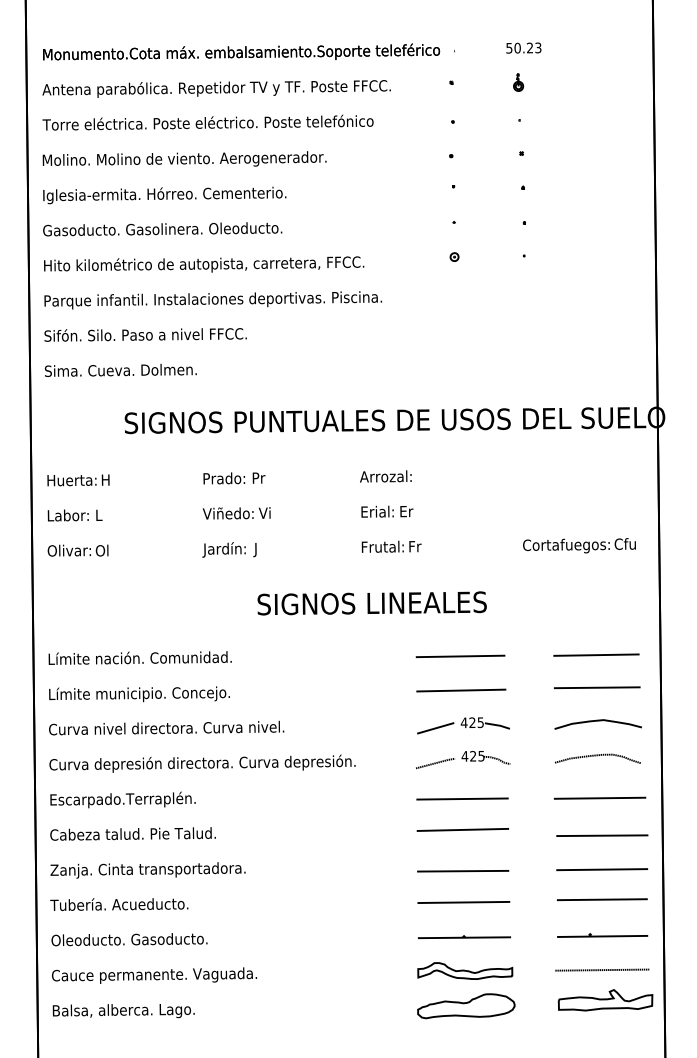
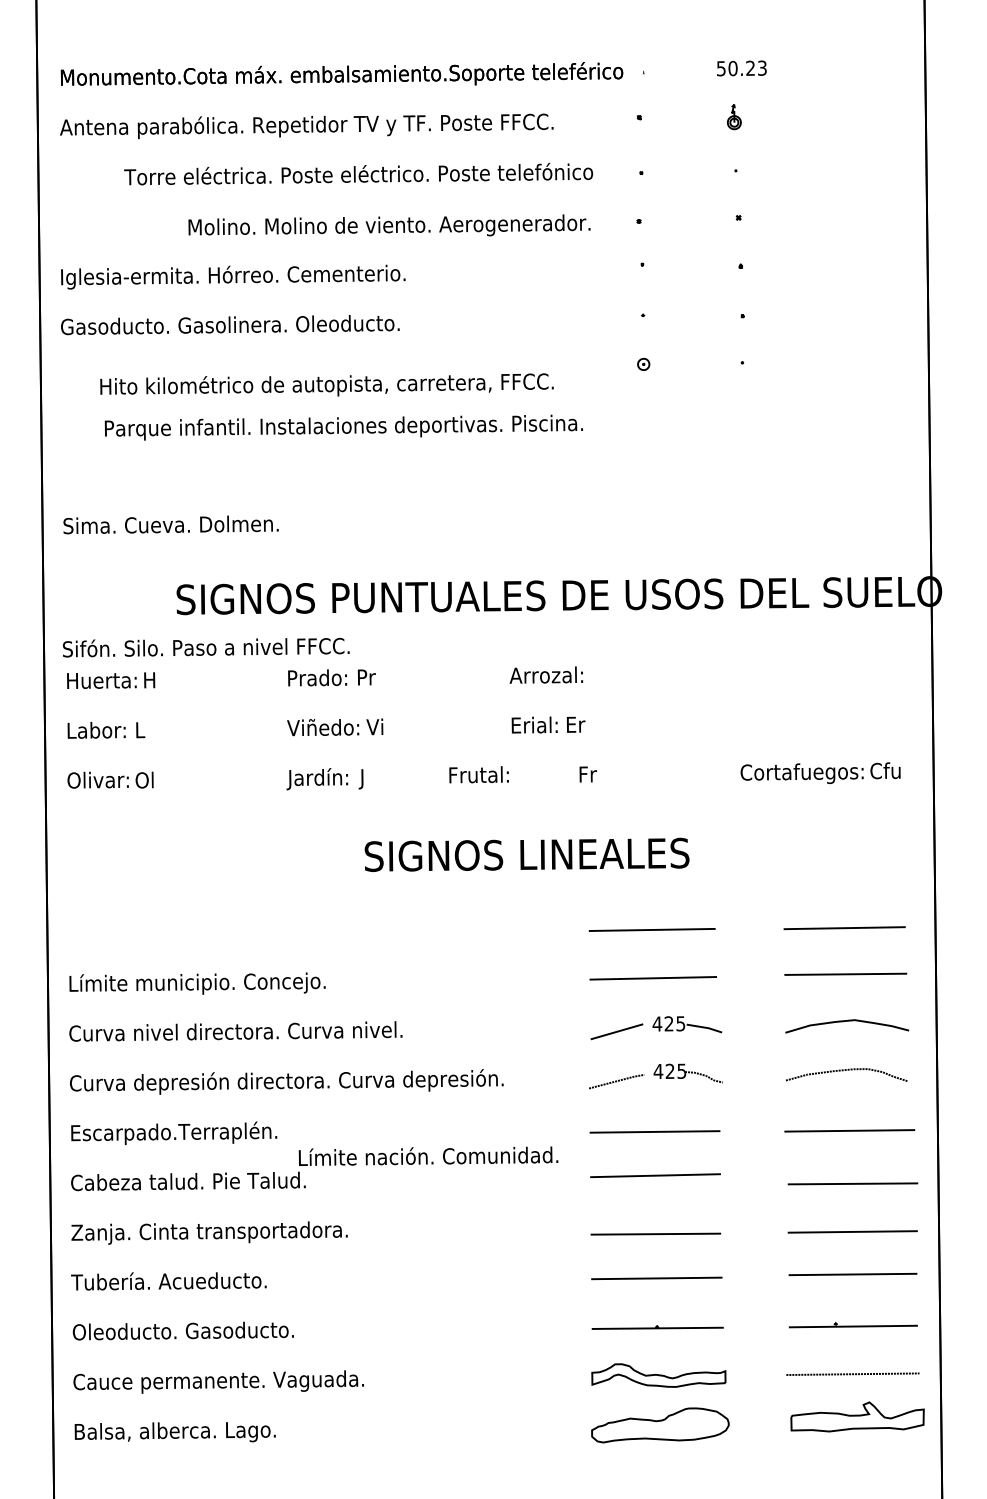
text: (207, 122) -> (358, 173), moved
text: (184, 159) -> (389, 225), moved
text: (203, 264) -> (326, 384), moved
text: (212, 300) -> (343, 427), moved
text: (145, 334) -> (205, 647), moved
text: (382, 546) -> (478, 774), moved
text: (140, 657) -> (428, 1155), moved

